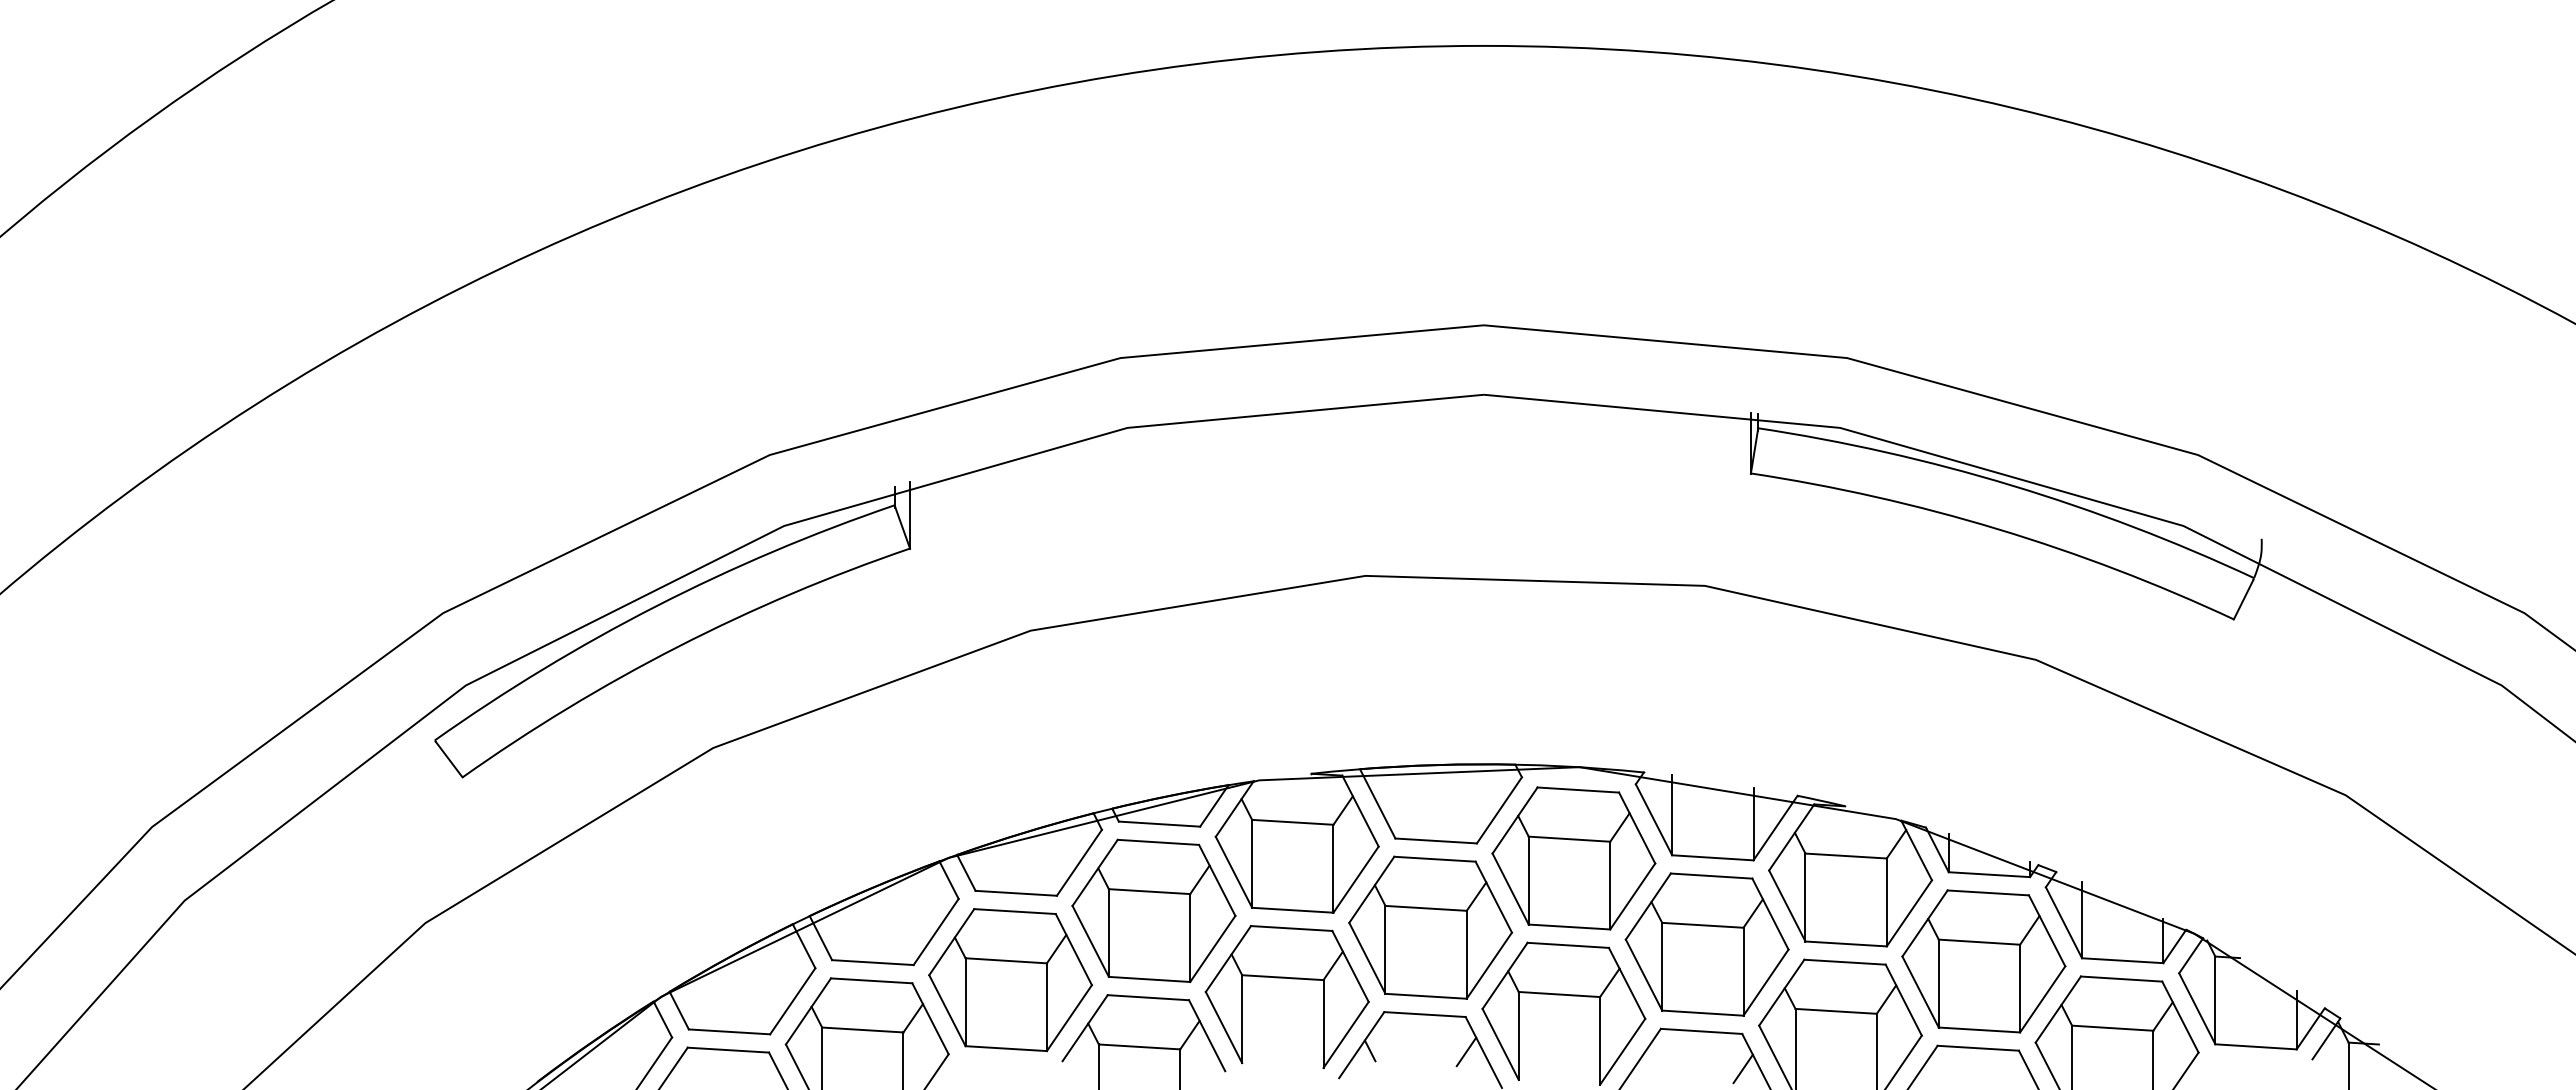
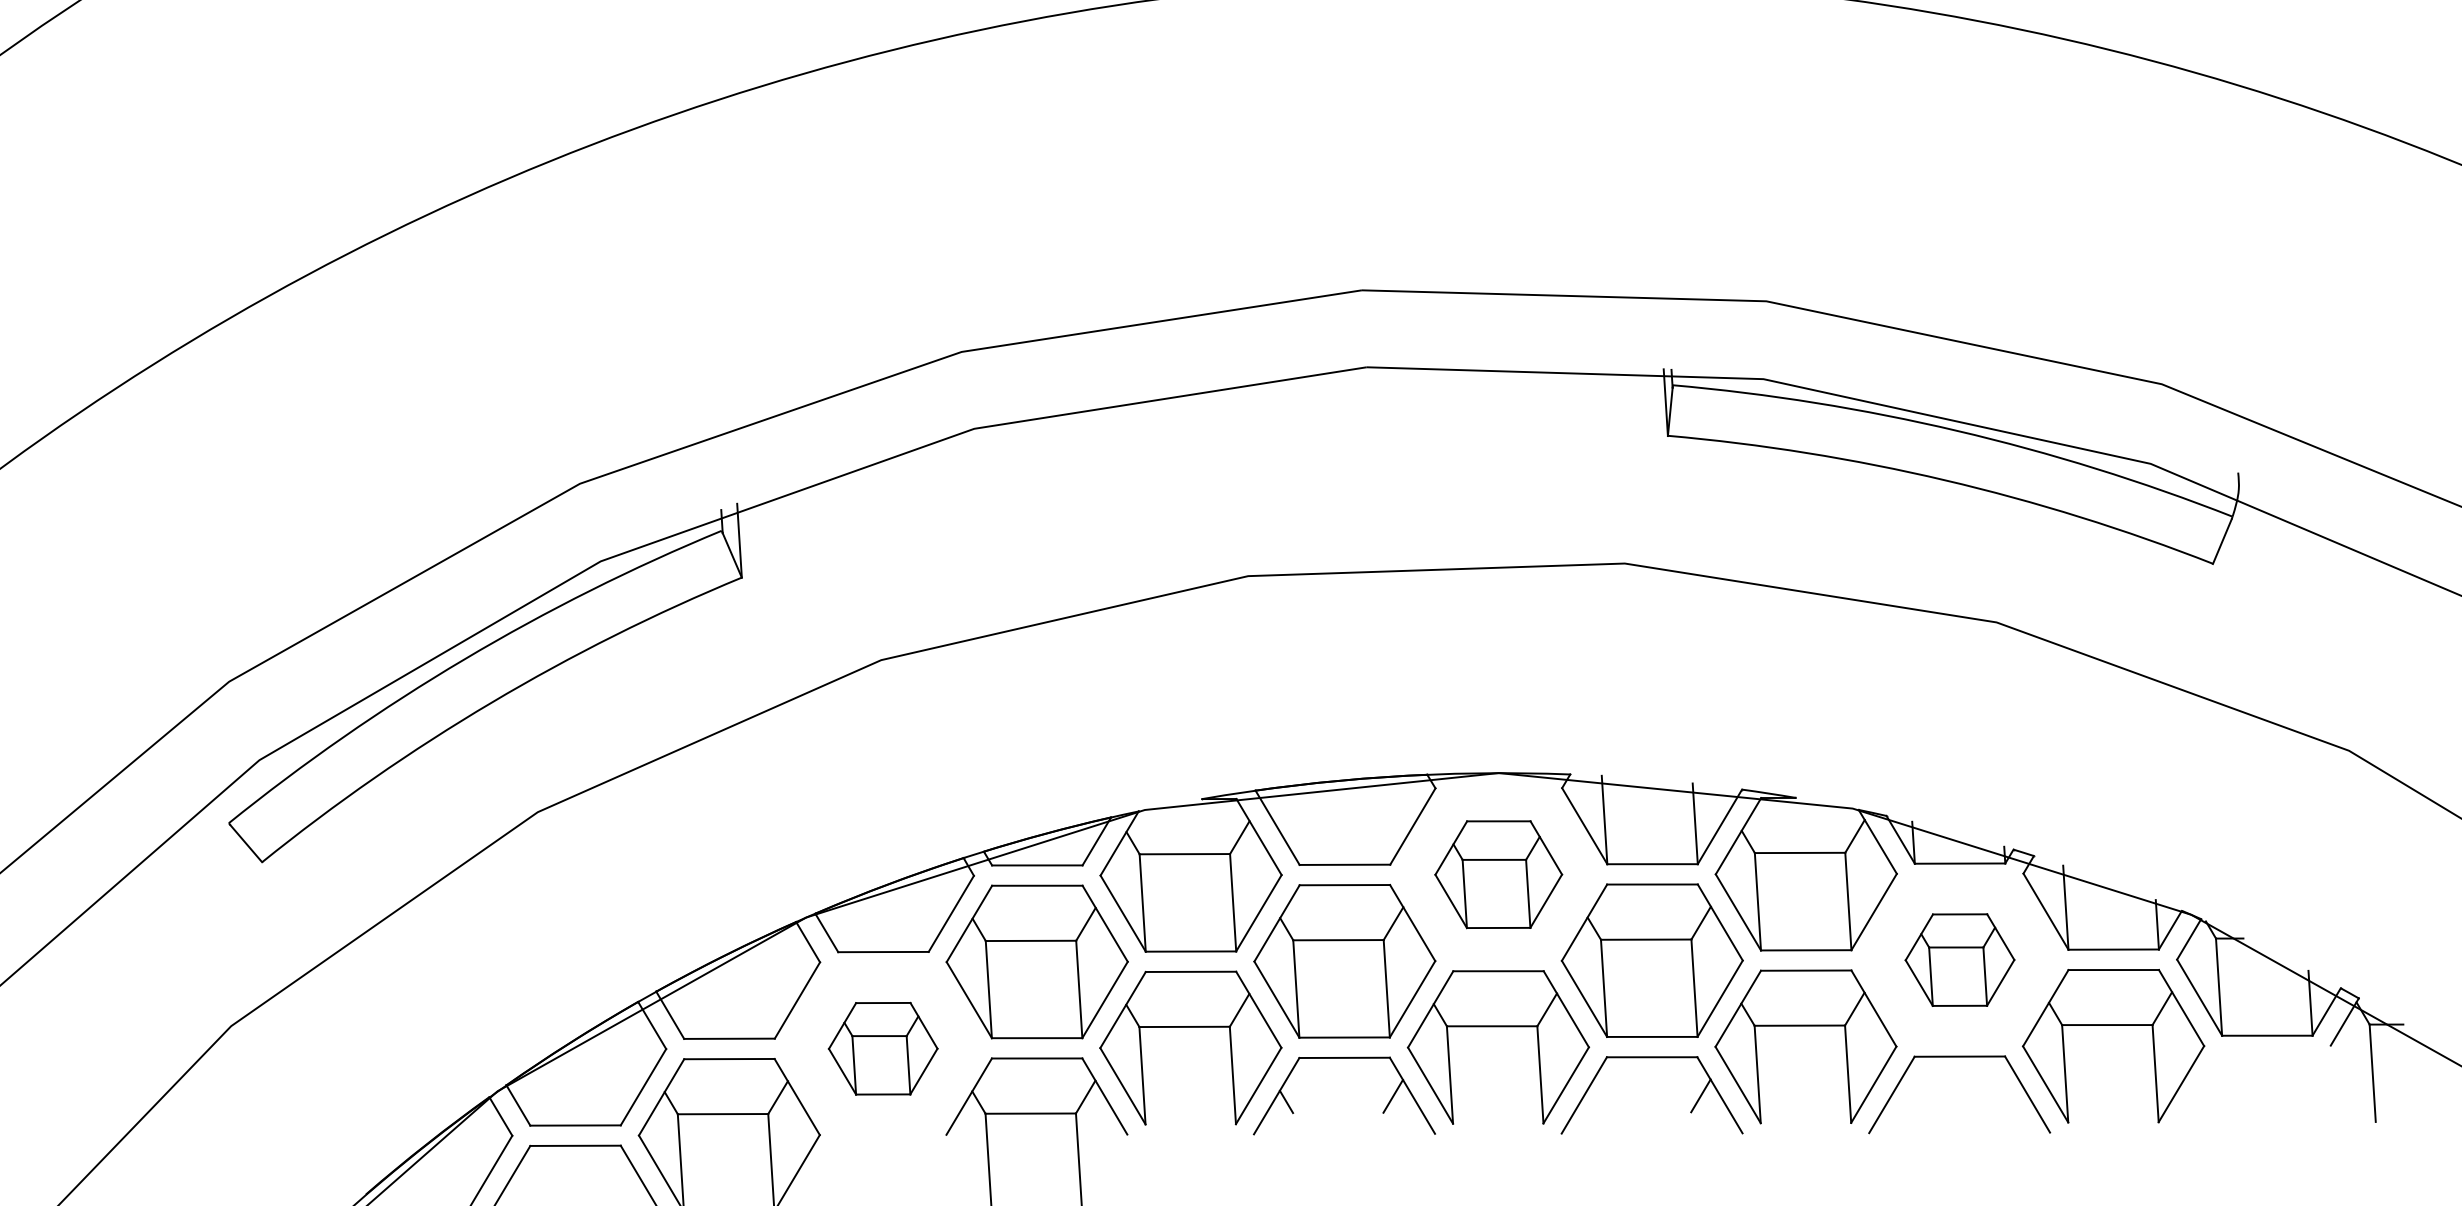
part: (1573, 858) -> (1498, 874), size x0.7
part: (1983, 961) -> (1959, 960), size x0.6
part: (1010, 980) -> (883, 1049), size x0.6

